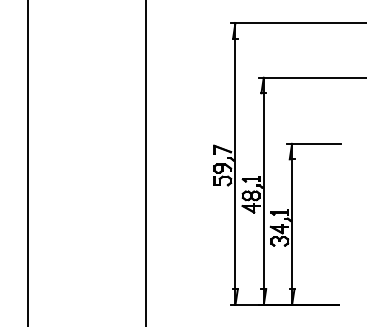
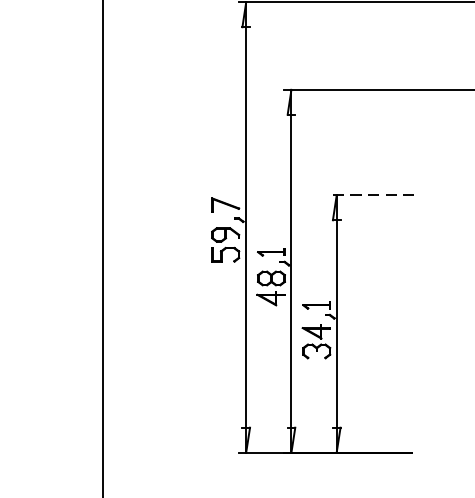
line: (314, 143) -> (372, 194), solid -> dashed

